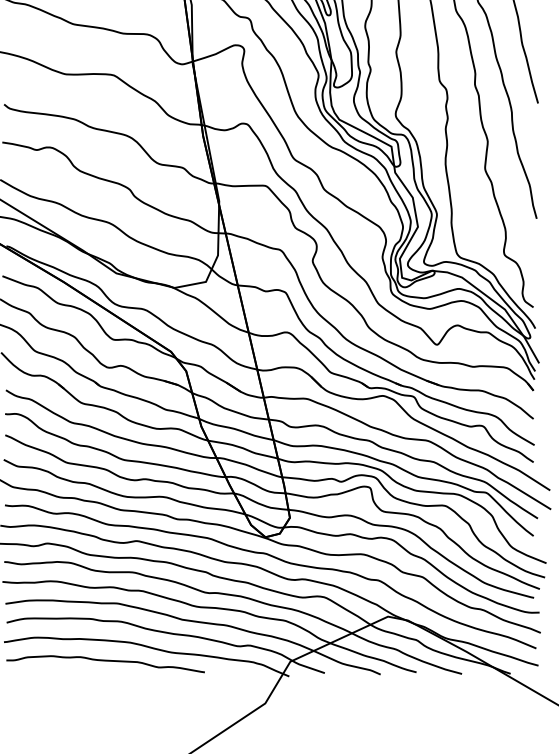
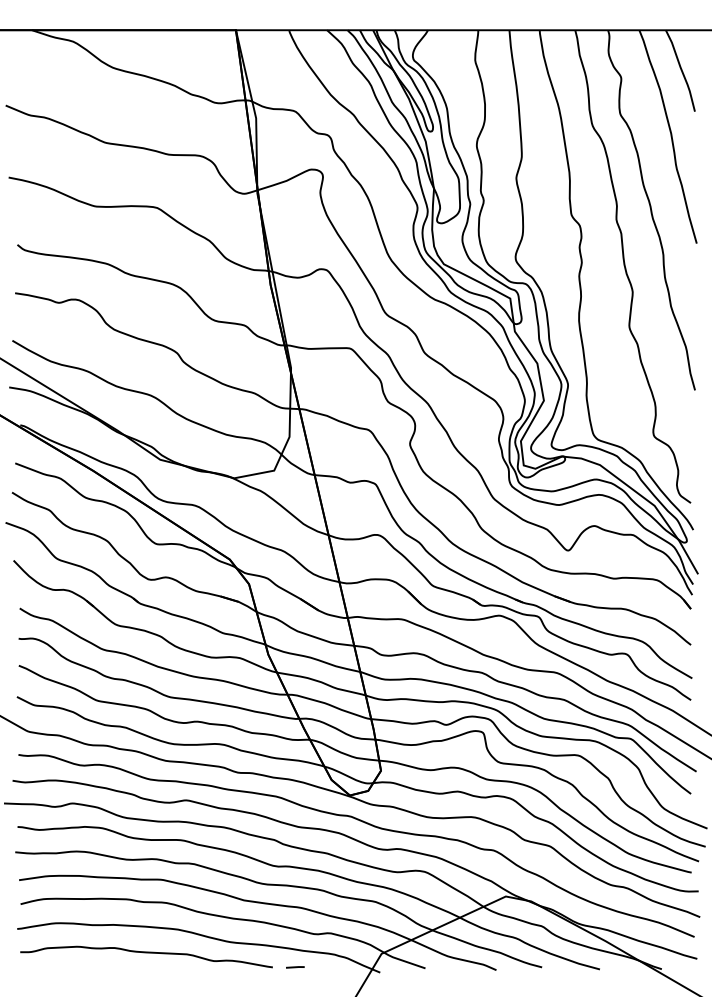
line: (222, 672) -> (295, 967), added

